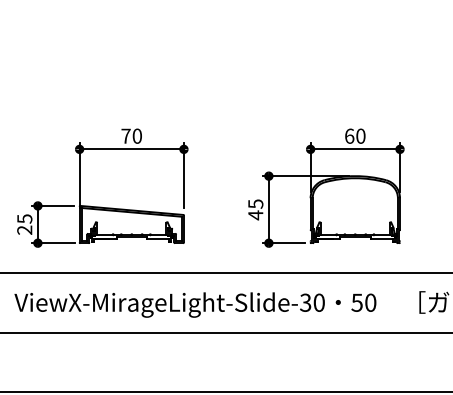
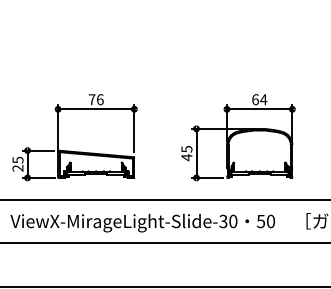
text: (137, 135) -> (100, 99), 70 -> 76
text: (360, 135) -> (263, 99), 60 -> 64

